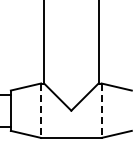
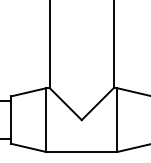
line: (41, 111) -> (46, 121), dashed -> solid
line: (101, 111) -> (117, 121), dashed -> solid

